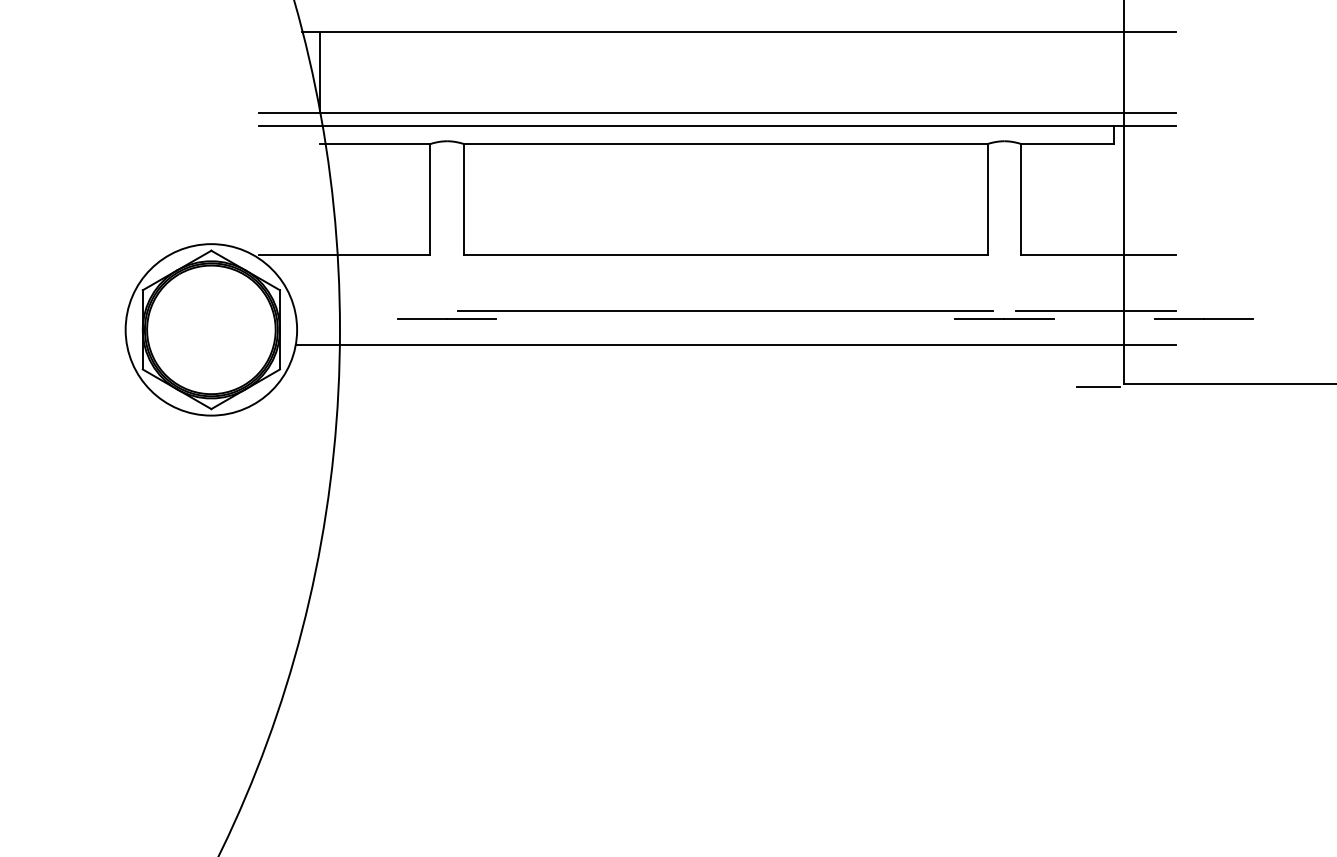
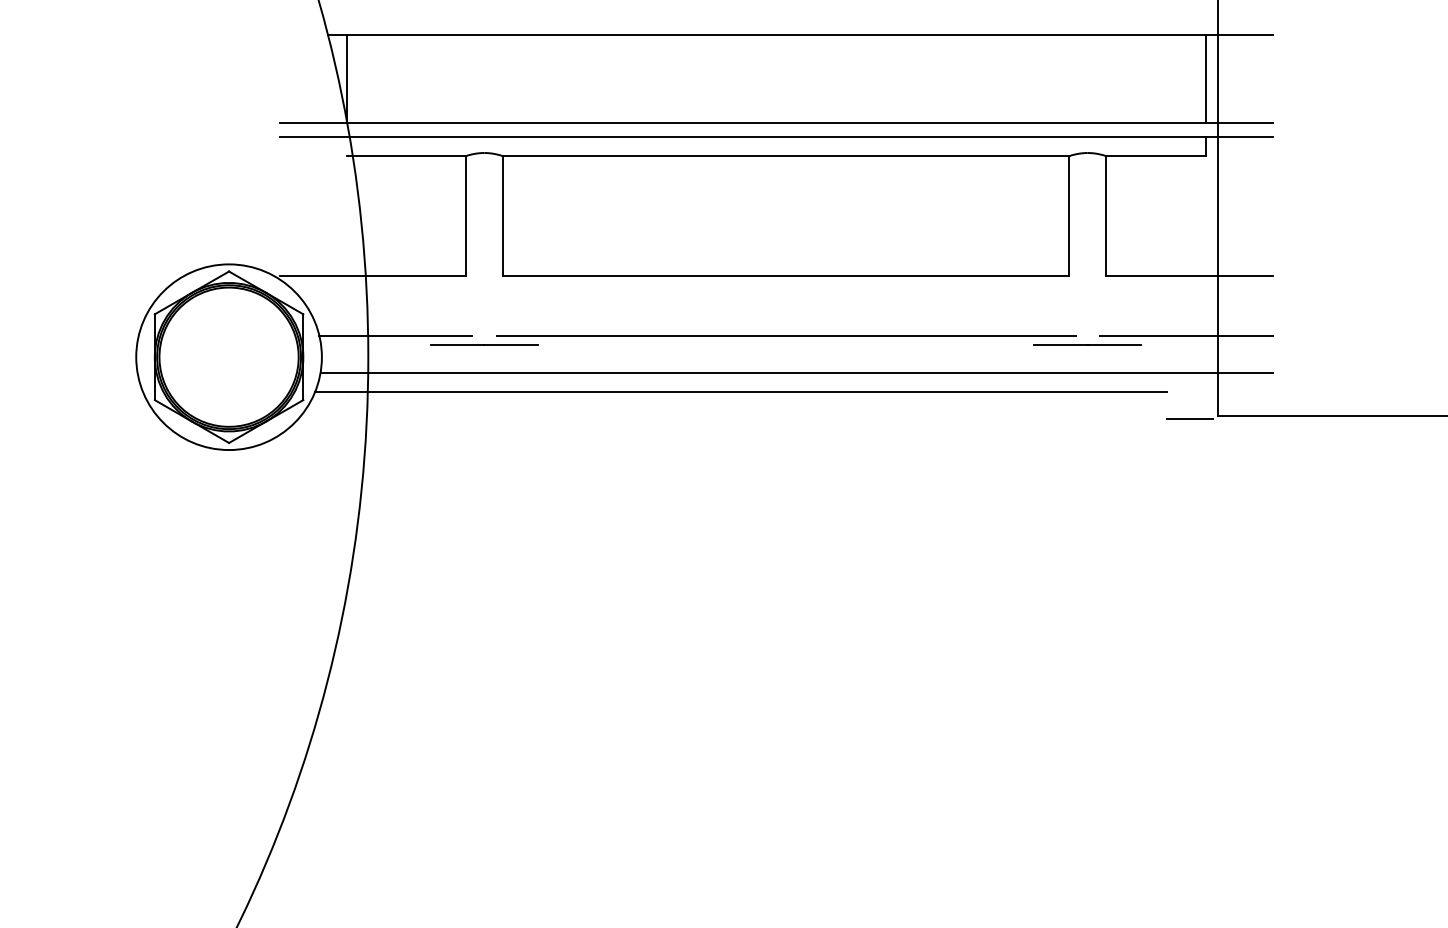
line: (1114, 72) -> (1206, 78), added
line: (365, 310) -> (395, 336), added
line: (1203, 318) -> (1303, 344), removed
line: (683, 361) -> (740, 391), added

